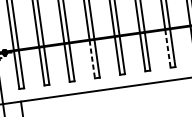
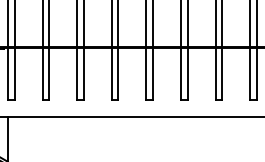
line: (167, 49) -> (215, 74), dashed -> solid
line: (92, 59) -> (111, 74), dashed -> solid

